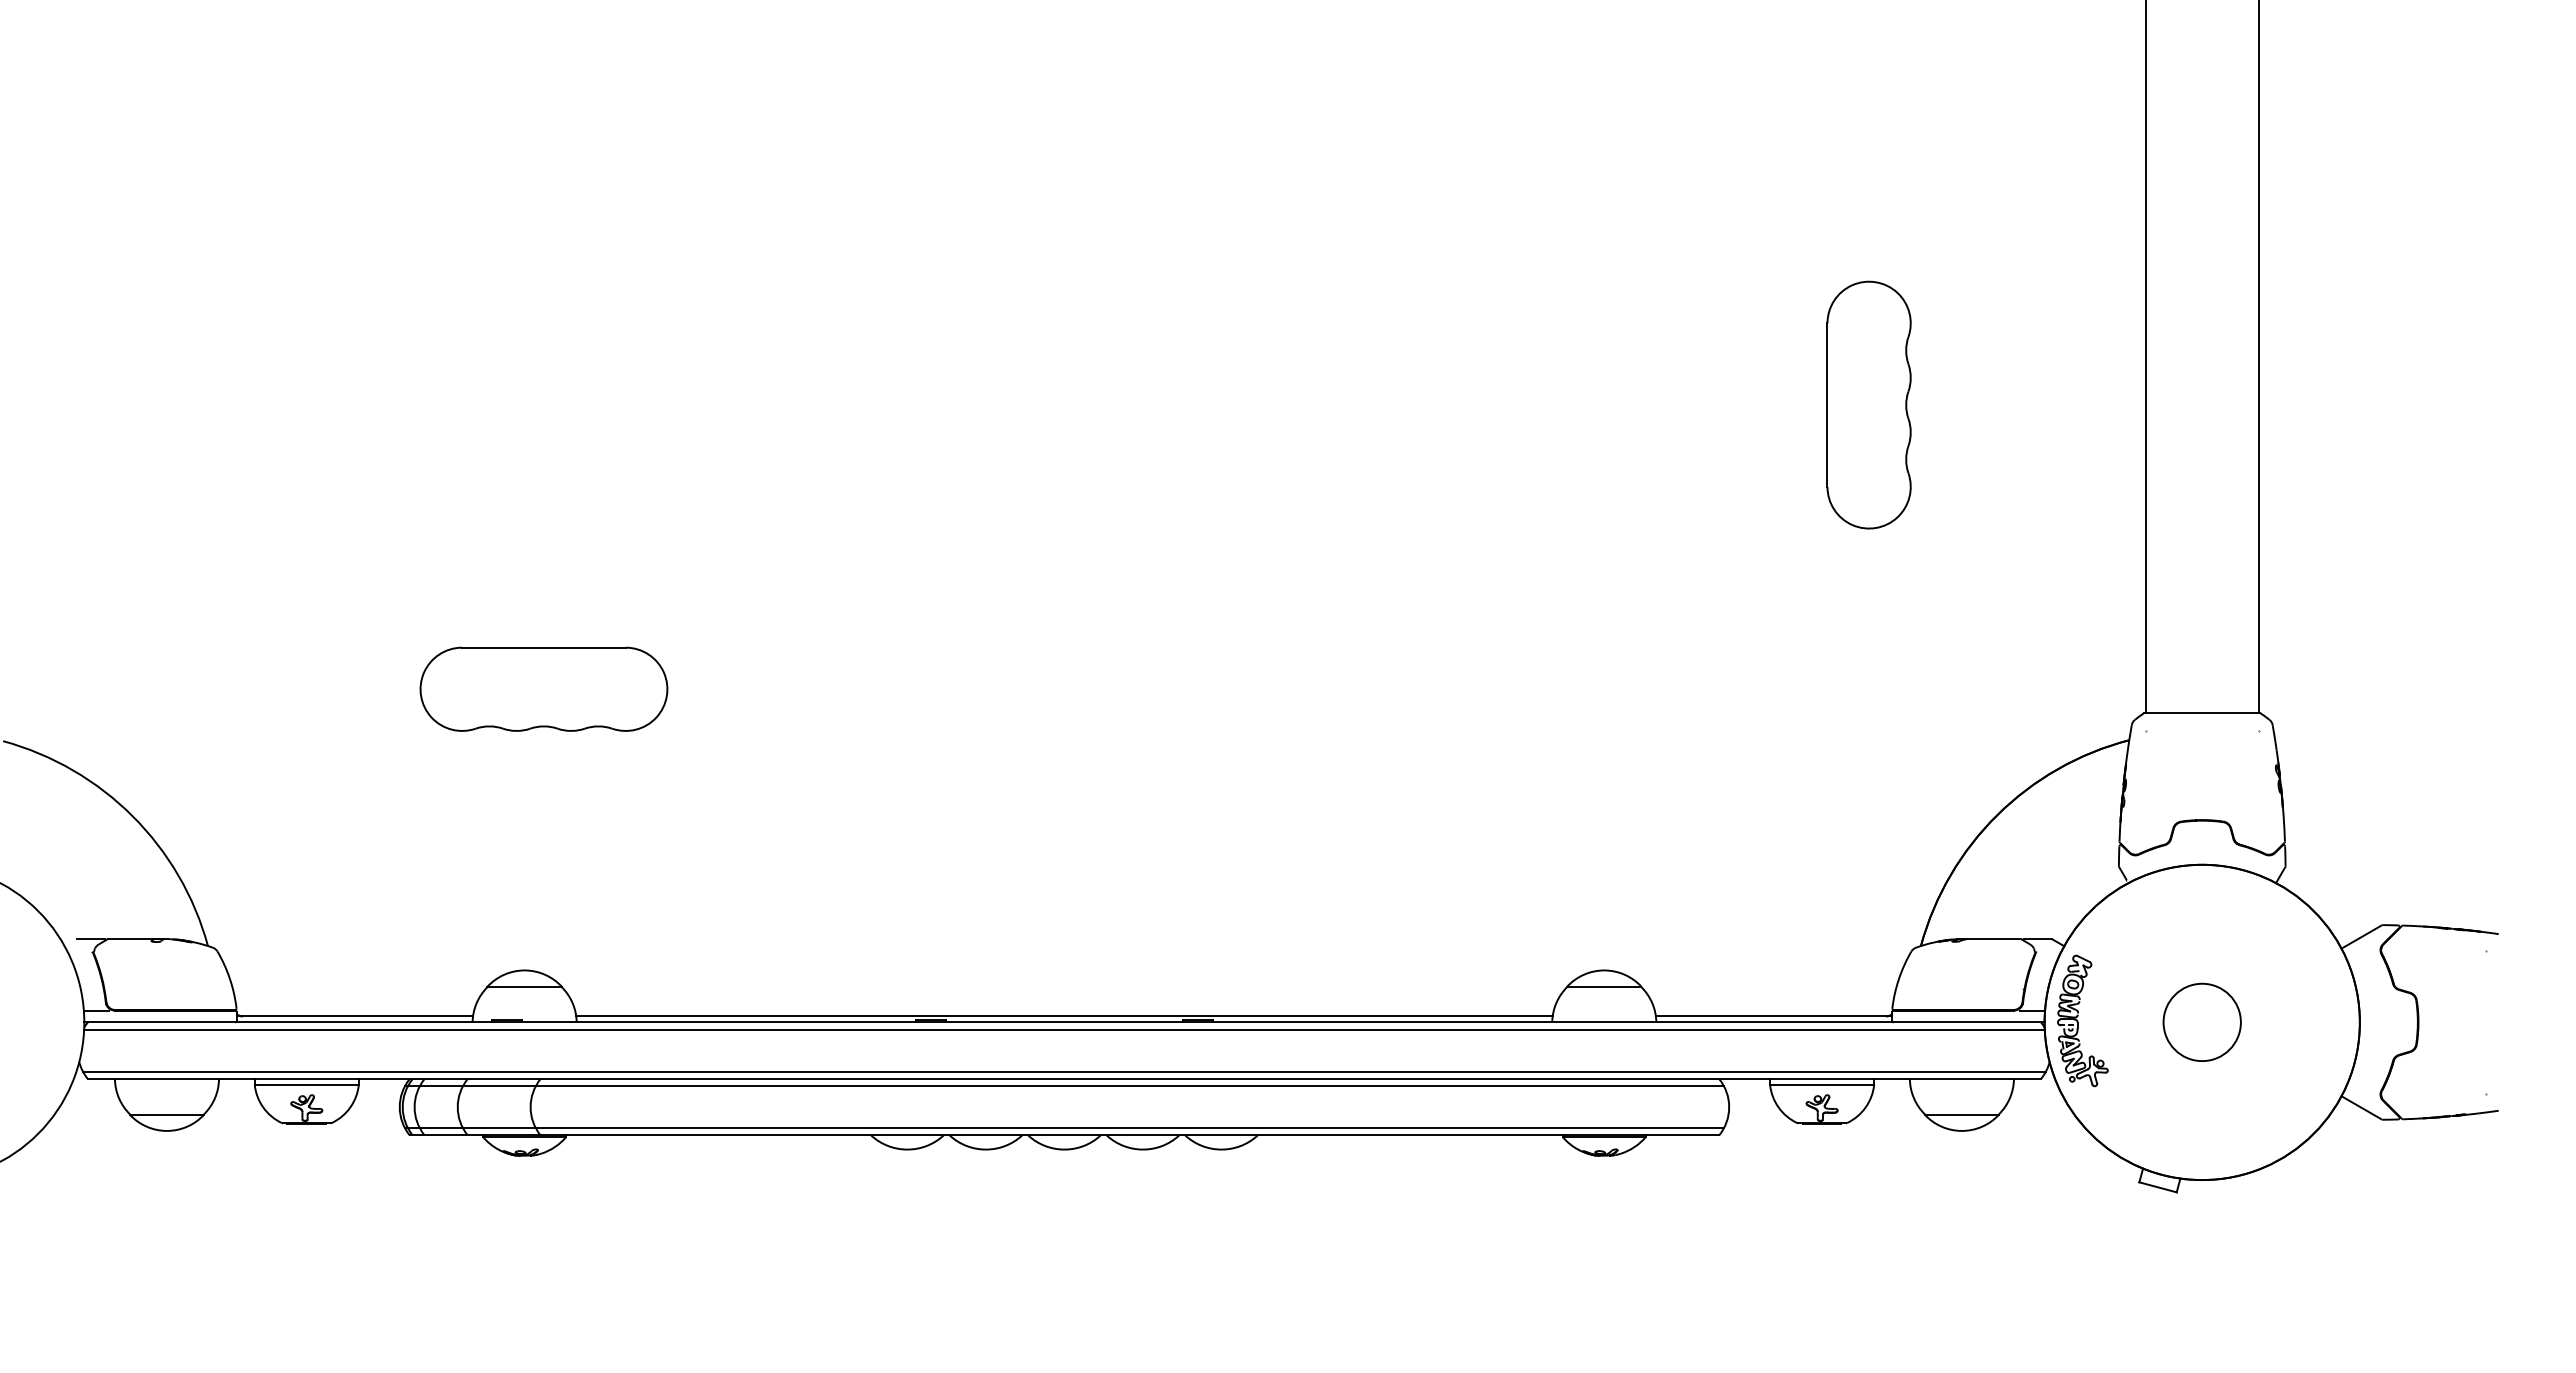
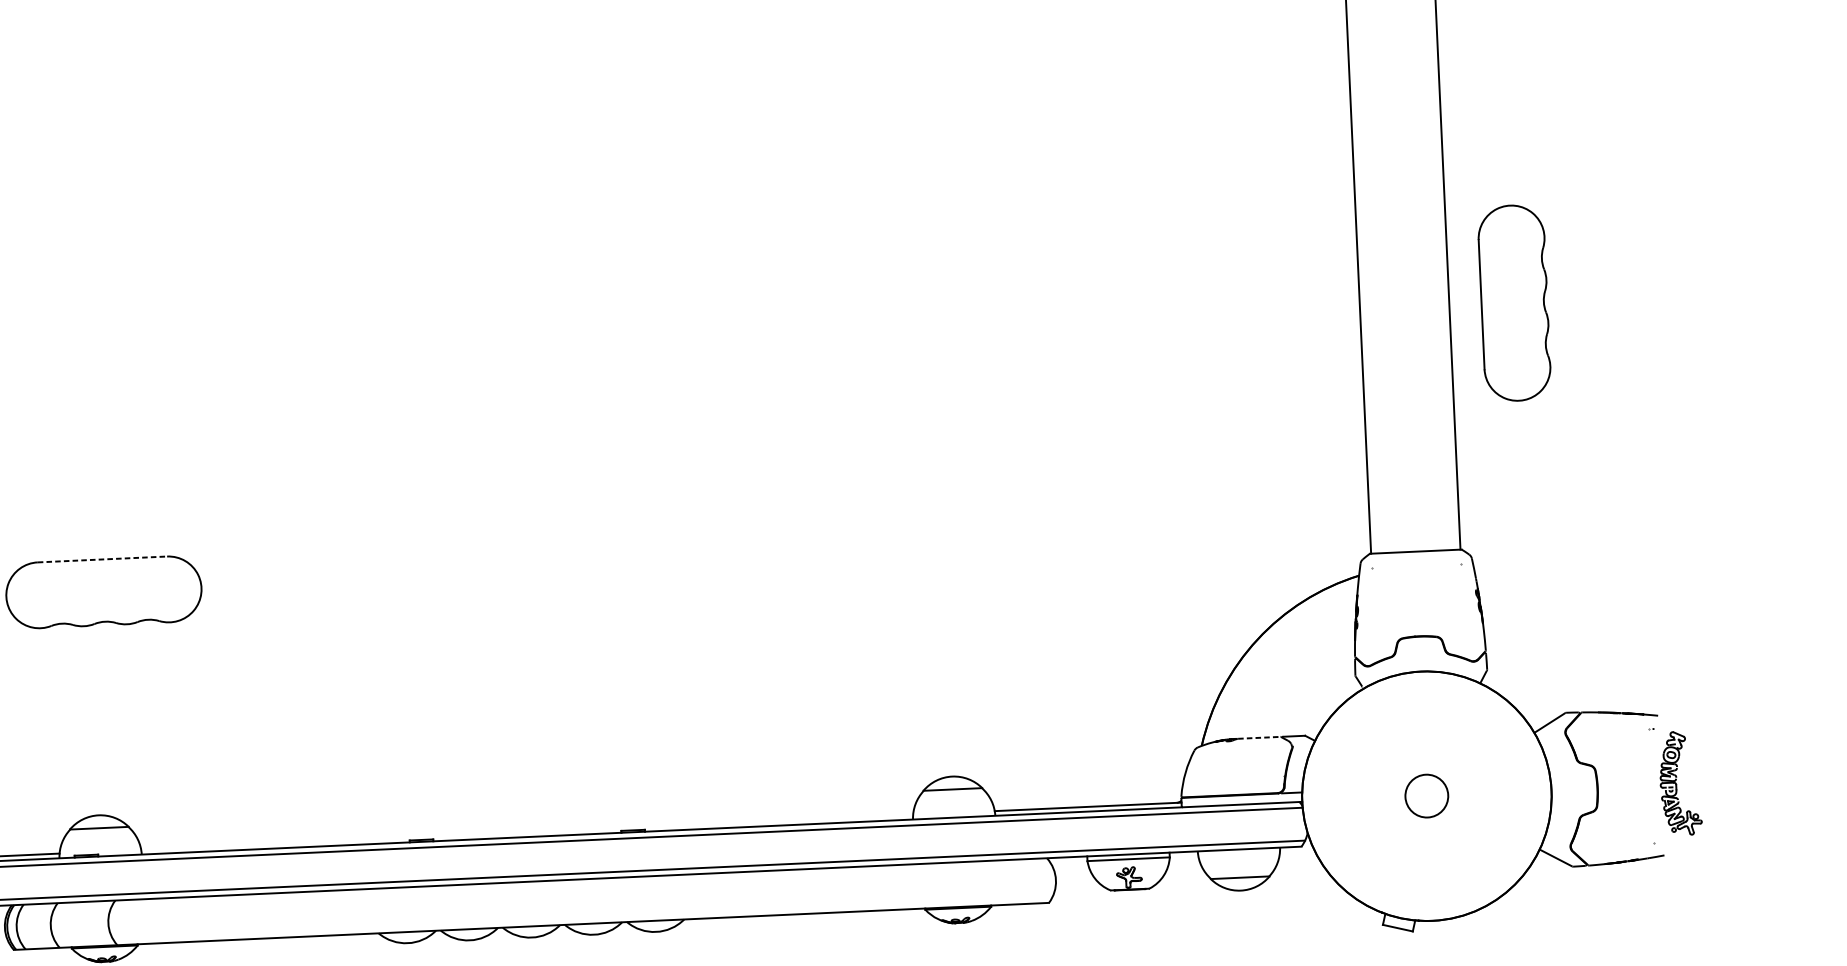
part: (1868, 404) -> (1514, 302), moved
line: (543, 647) -> (102, 559), solid -> dashed
line: (1994, 939) -> (1259, 738), solid -> dashed
line: (1064, 1016) -> (527, 832), removed
part: (2082, 1020) -> (1680, 783), moved
circle: (2201, 1021) -> (1426, 795), size x0.7
line: (1064, 1086) -> (529, 887), removed
line: (1064, 1128) -> (531, 920), removed

